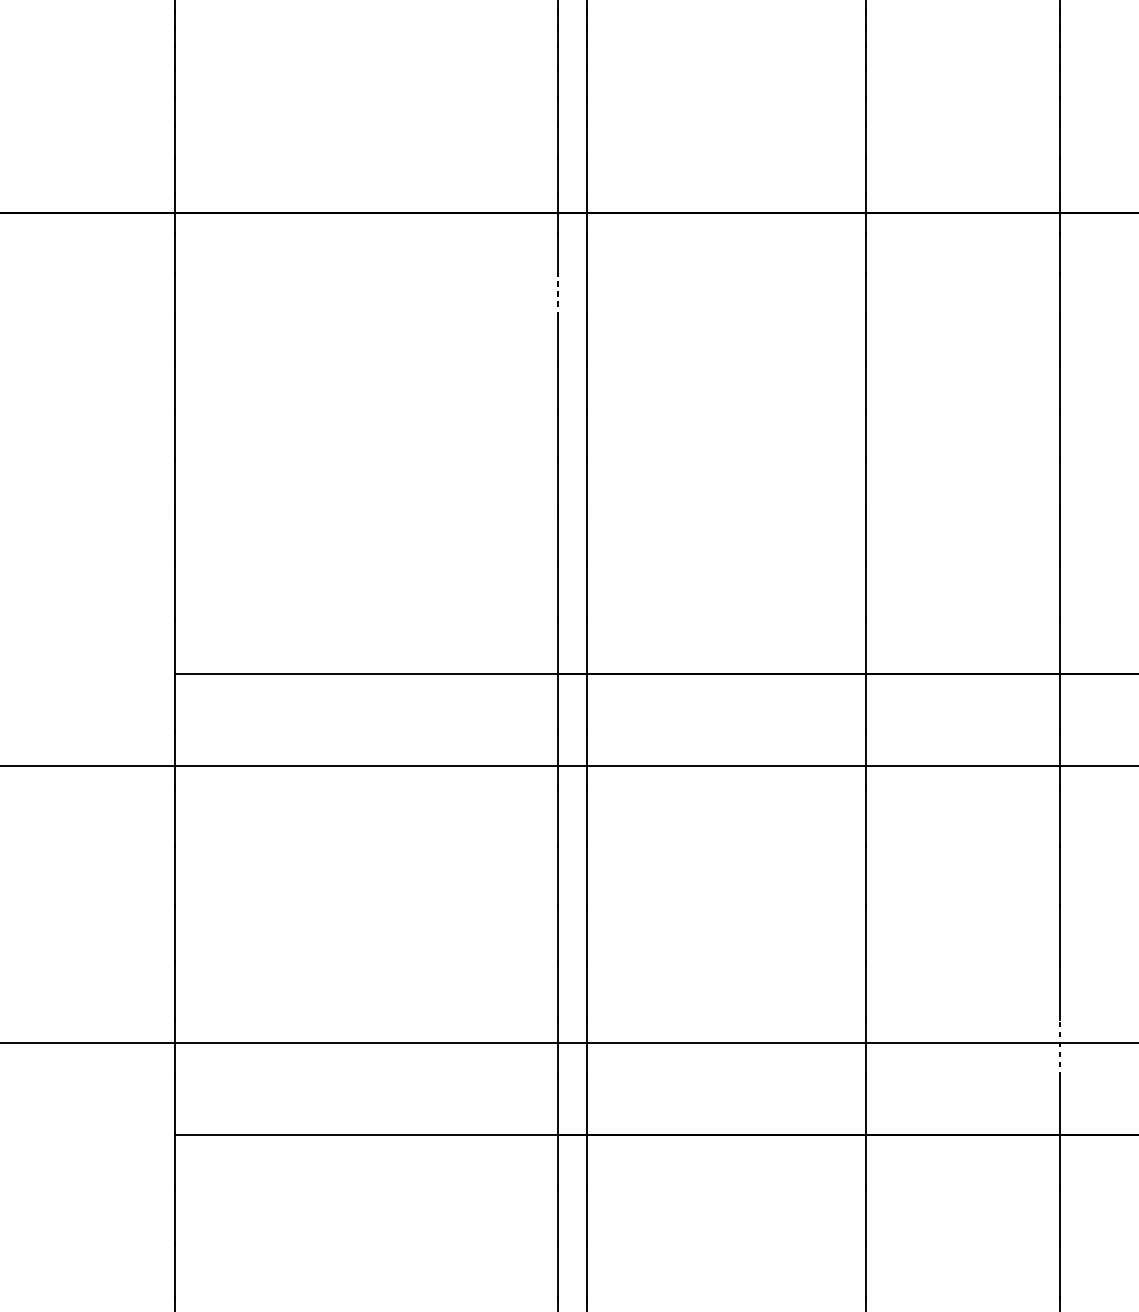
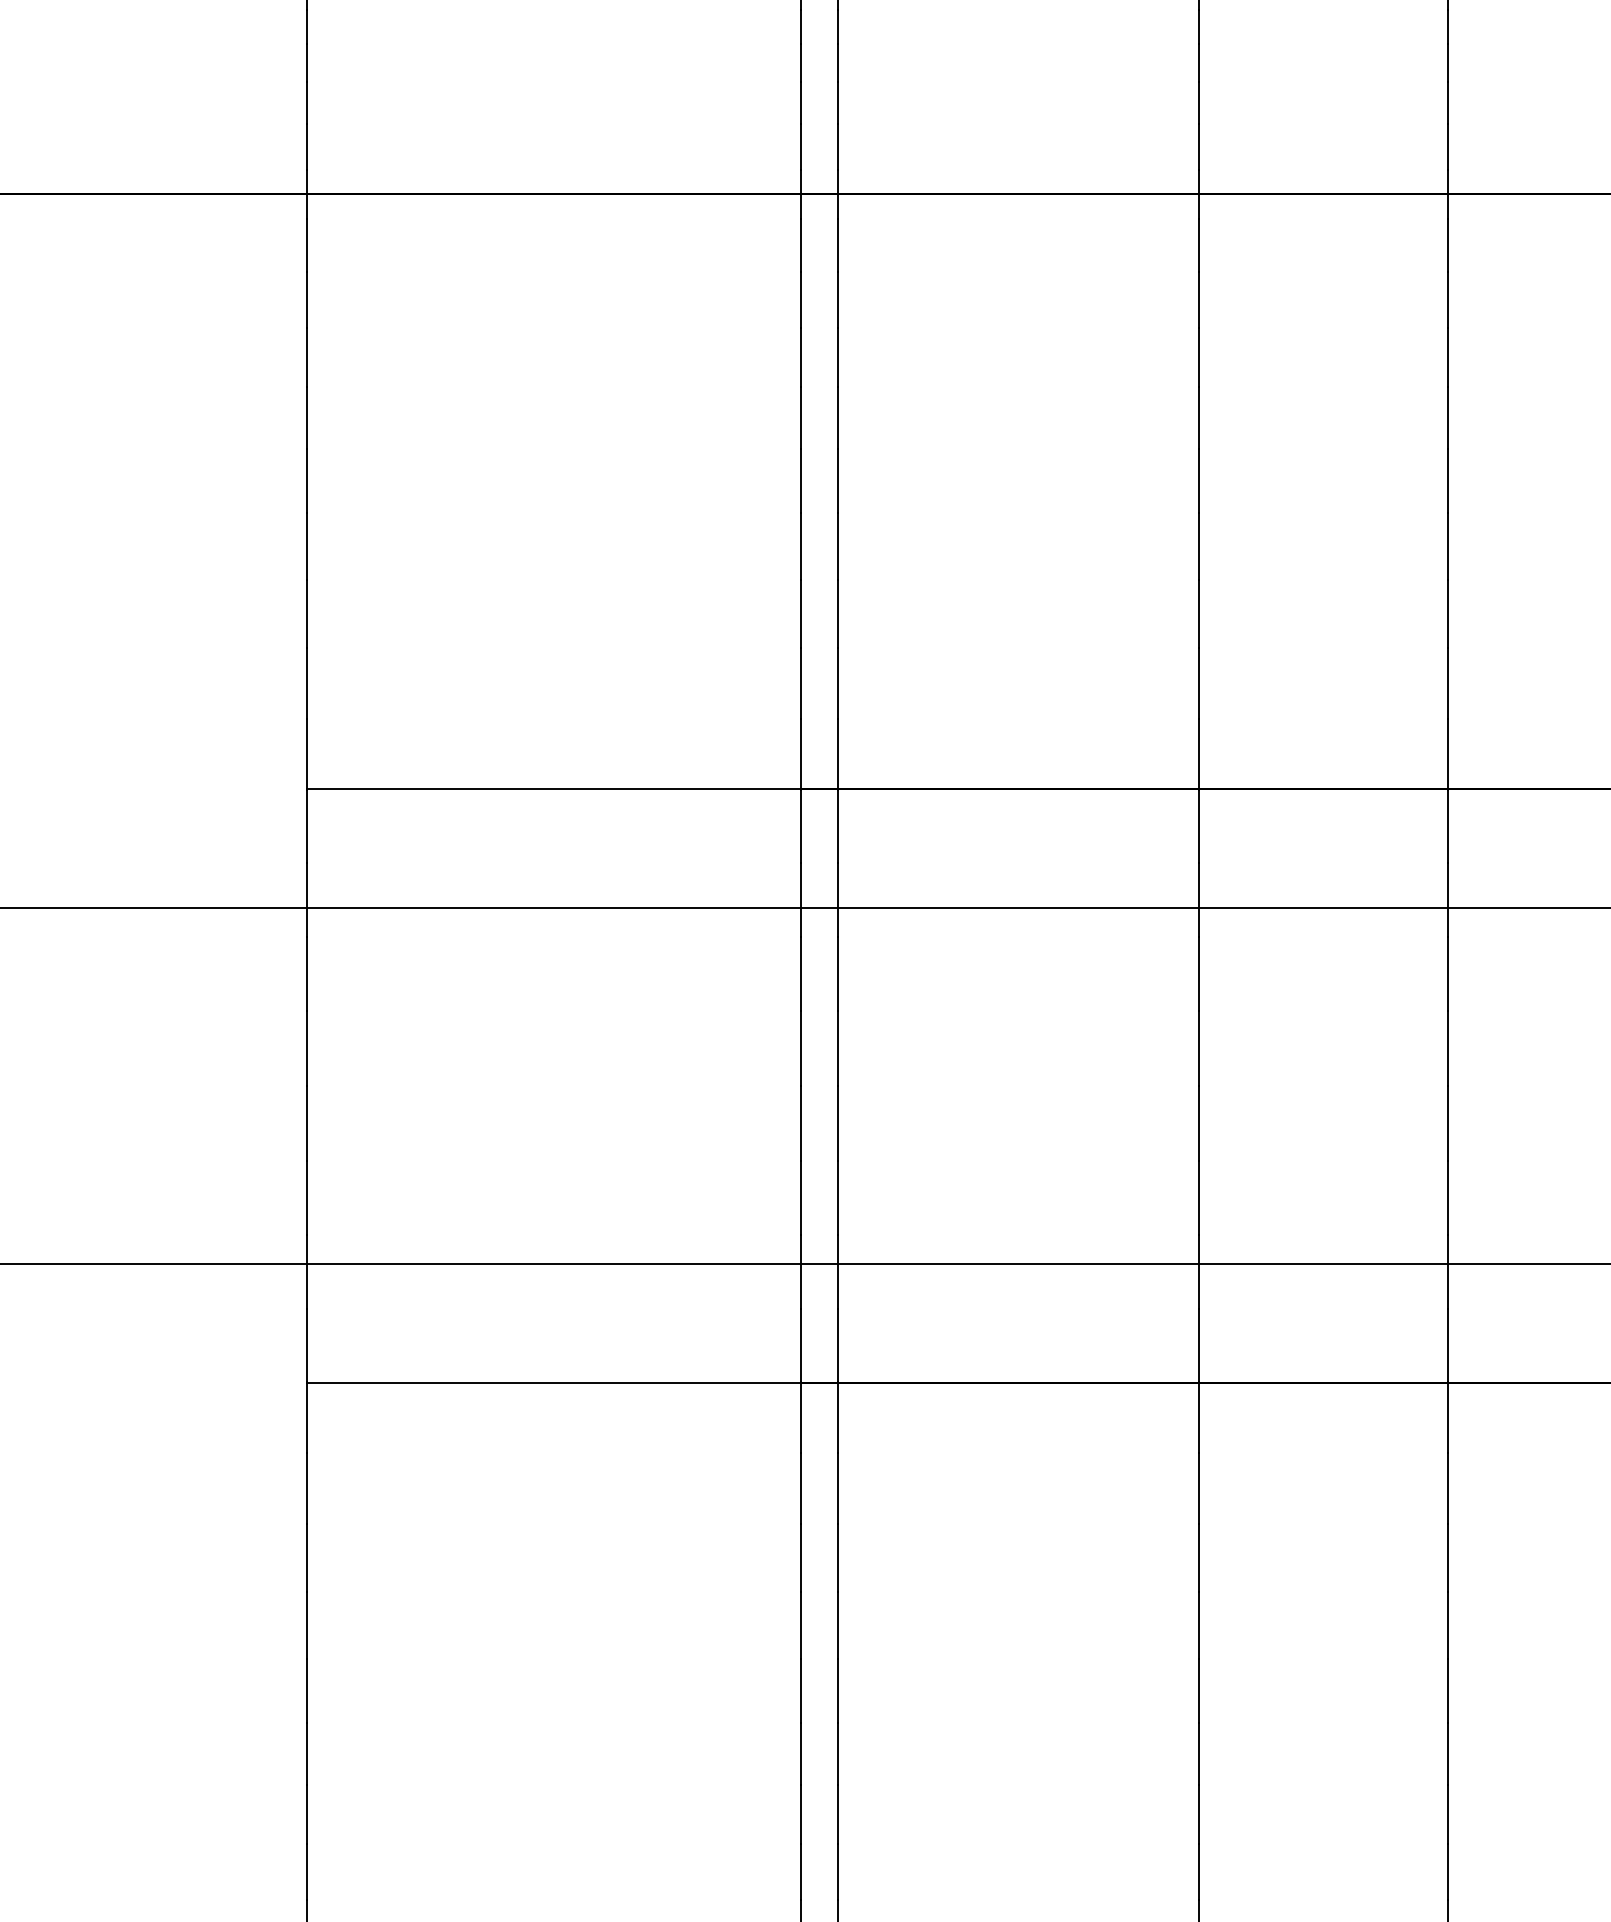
line: (558, 294) -> (801, 299), dashed -> solid
line: (1059, 1048) -> (1448, 1271), dashed -> solid

